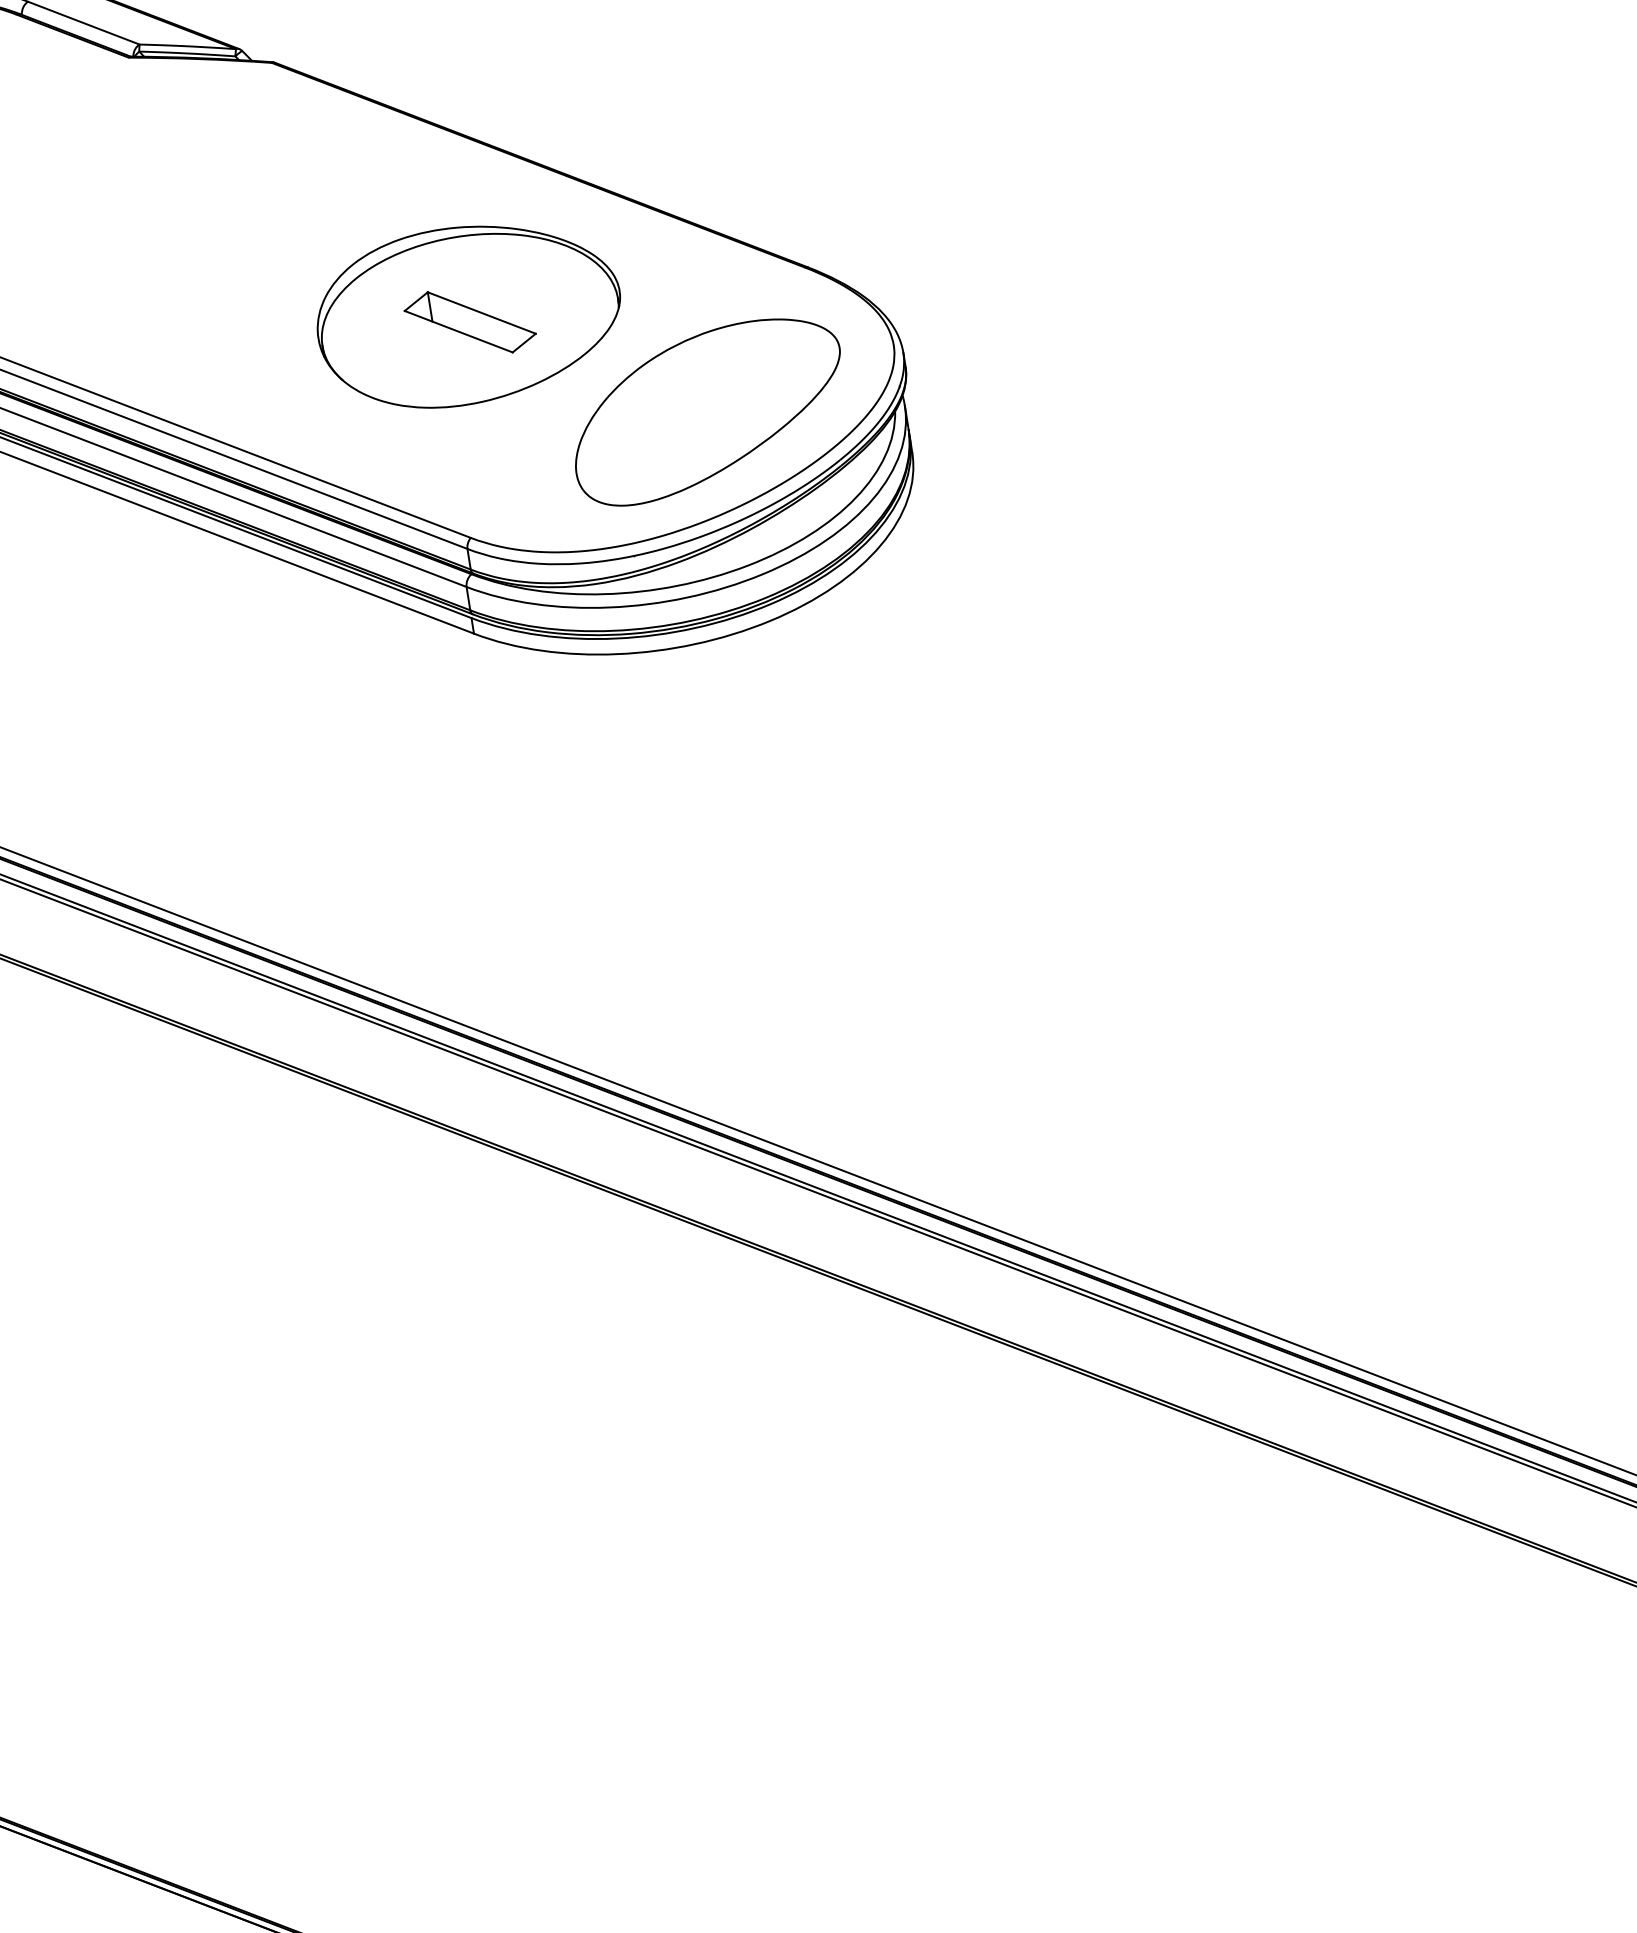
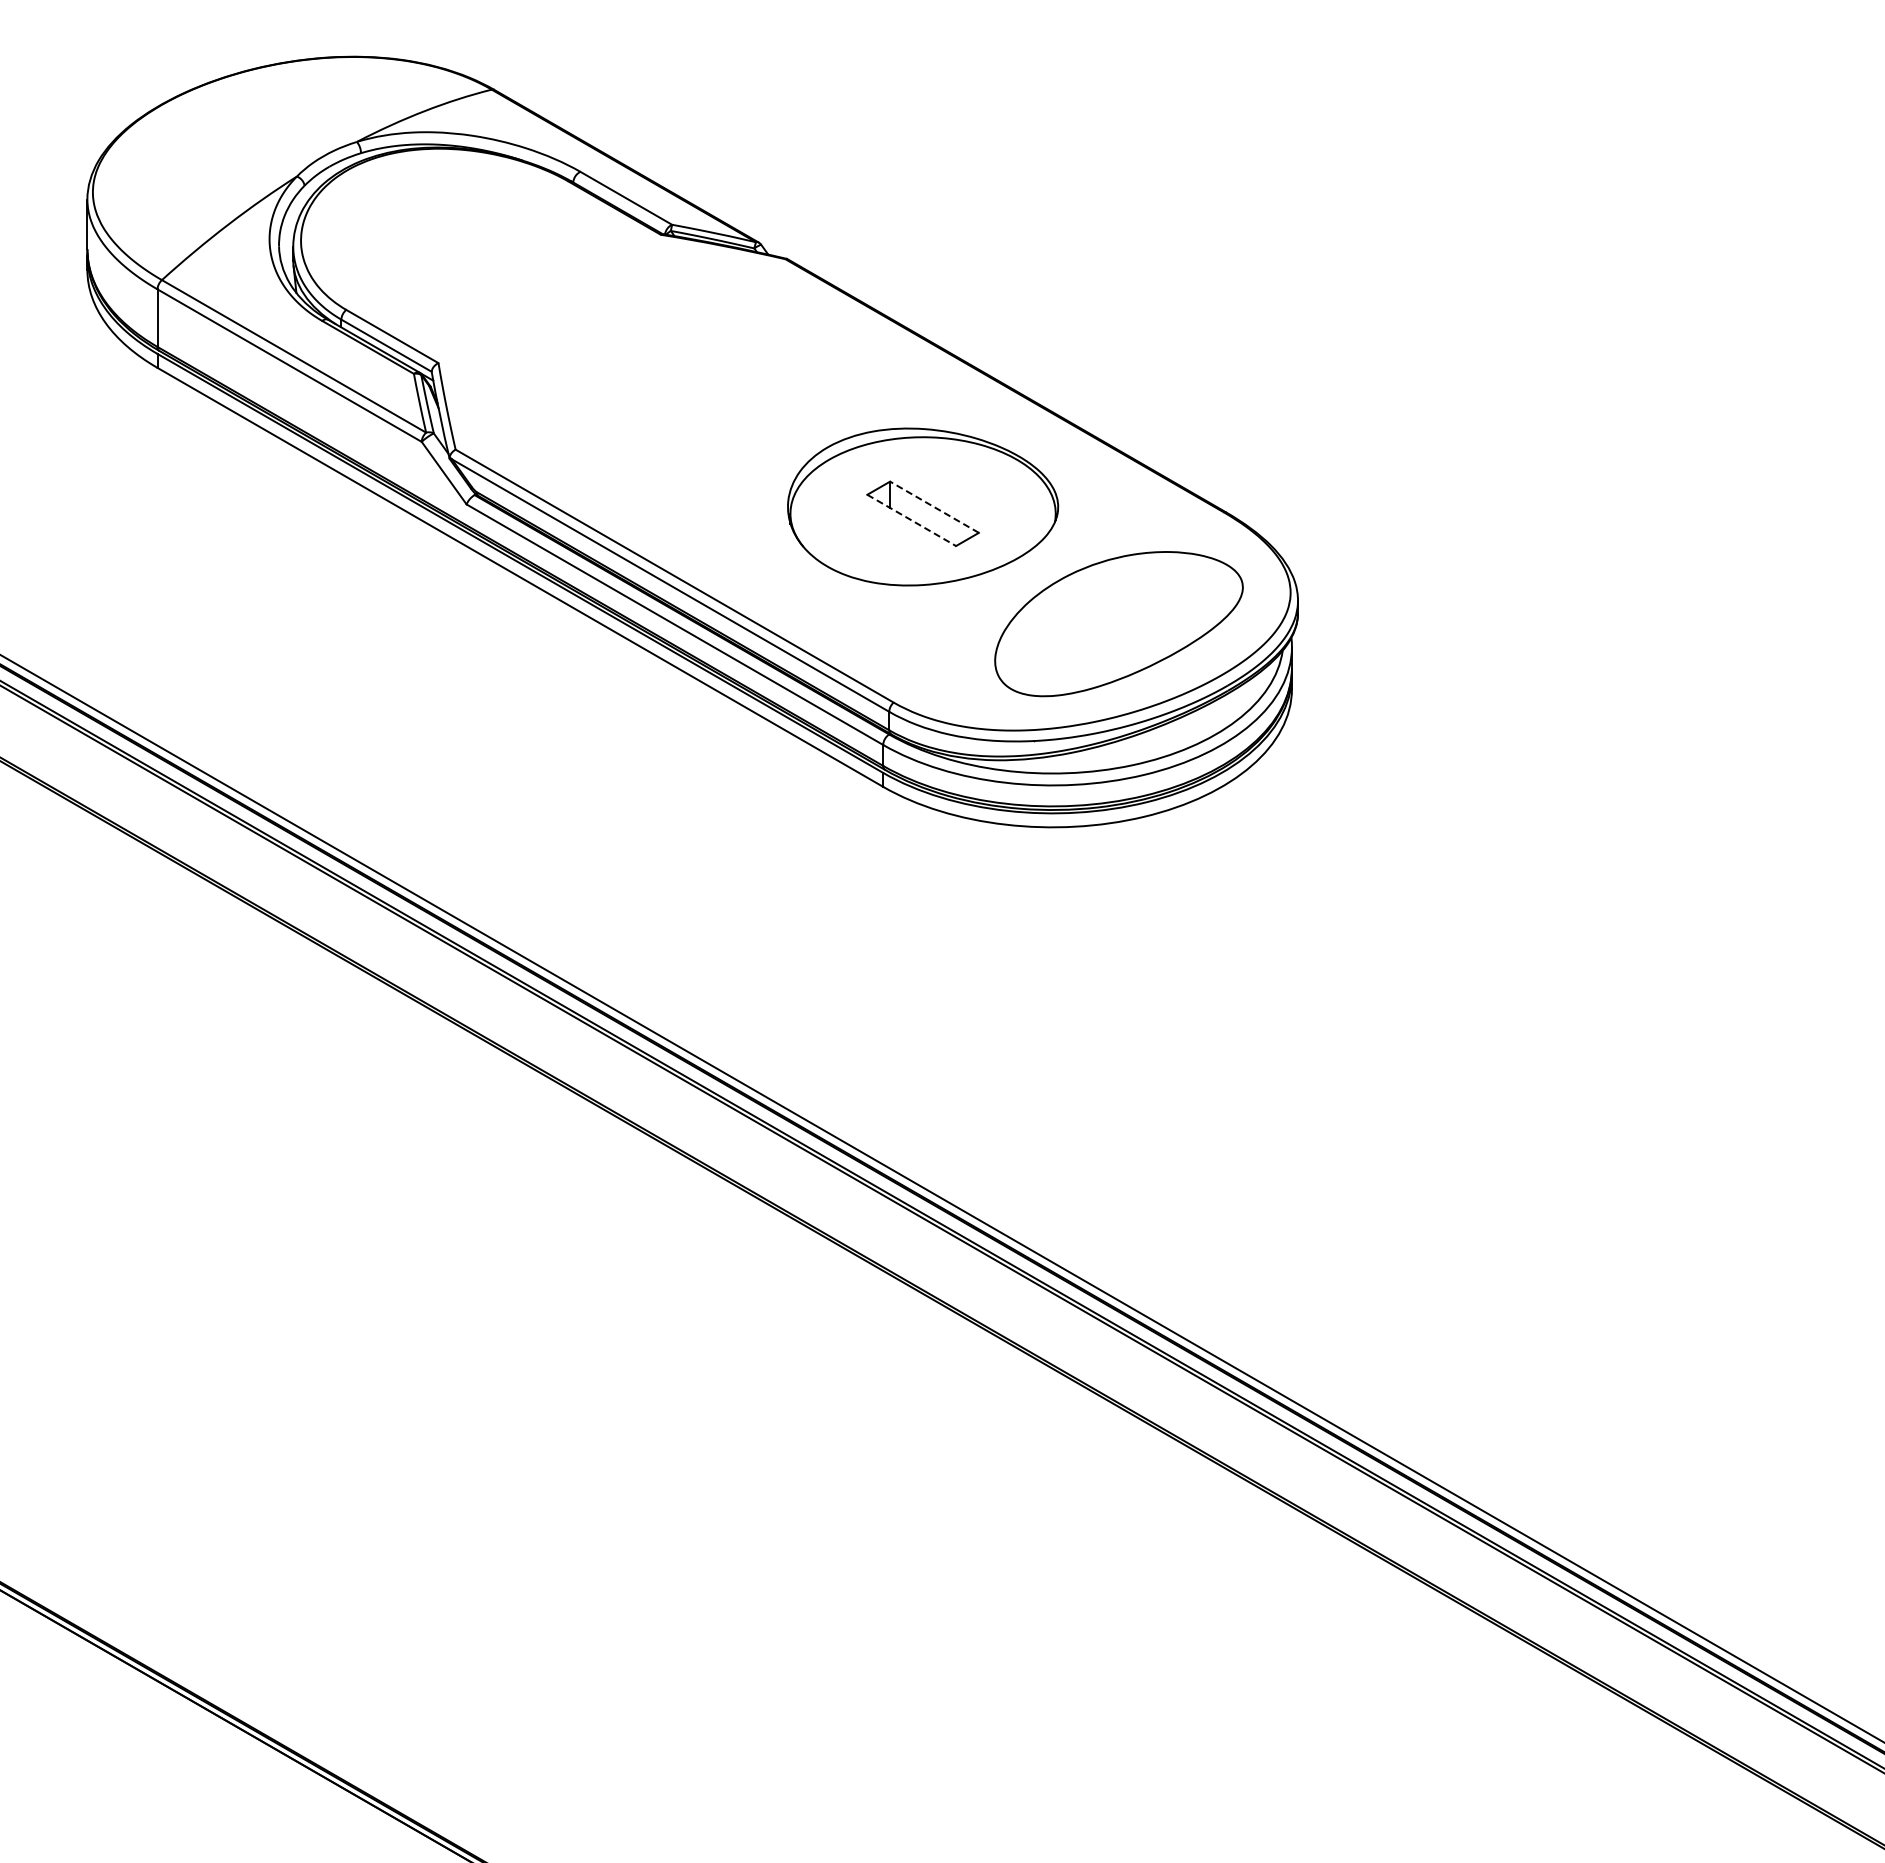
line: (481, 313) -> (934, 507), solid -> dashed
line: (459, 331) -> (912, 520), solid -> dashed

